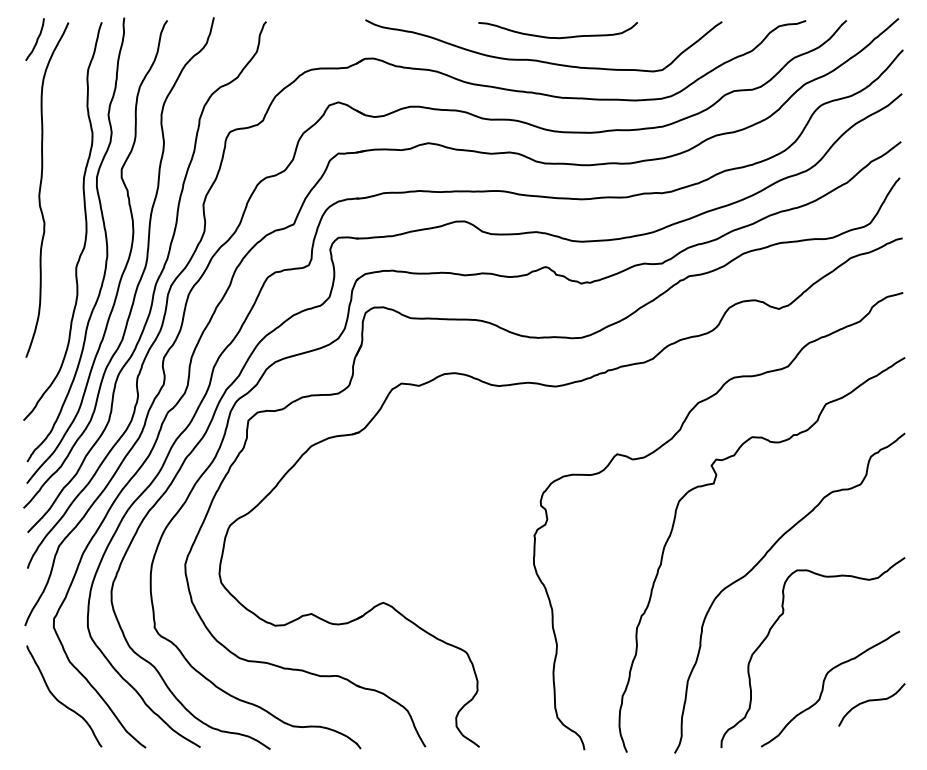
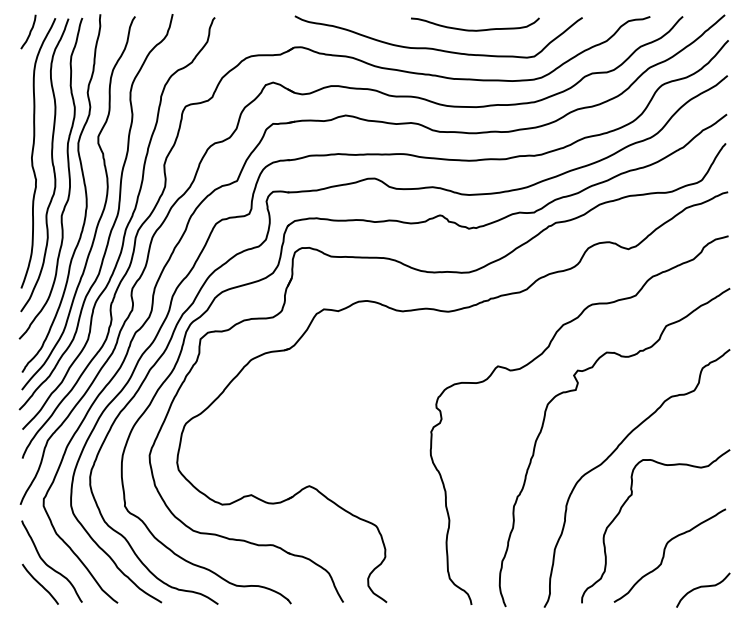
curve: (557, 37) -> (474, 30), moved
curve: (64, 204) -> (52, 164), added
curve: (871, 701) -> (703, 587), moved
curve: (49, 724) -> (40, 584), added

